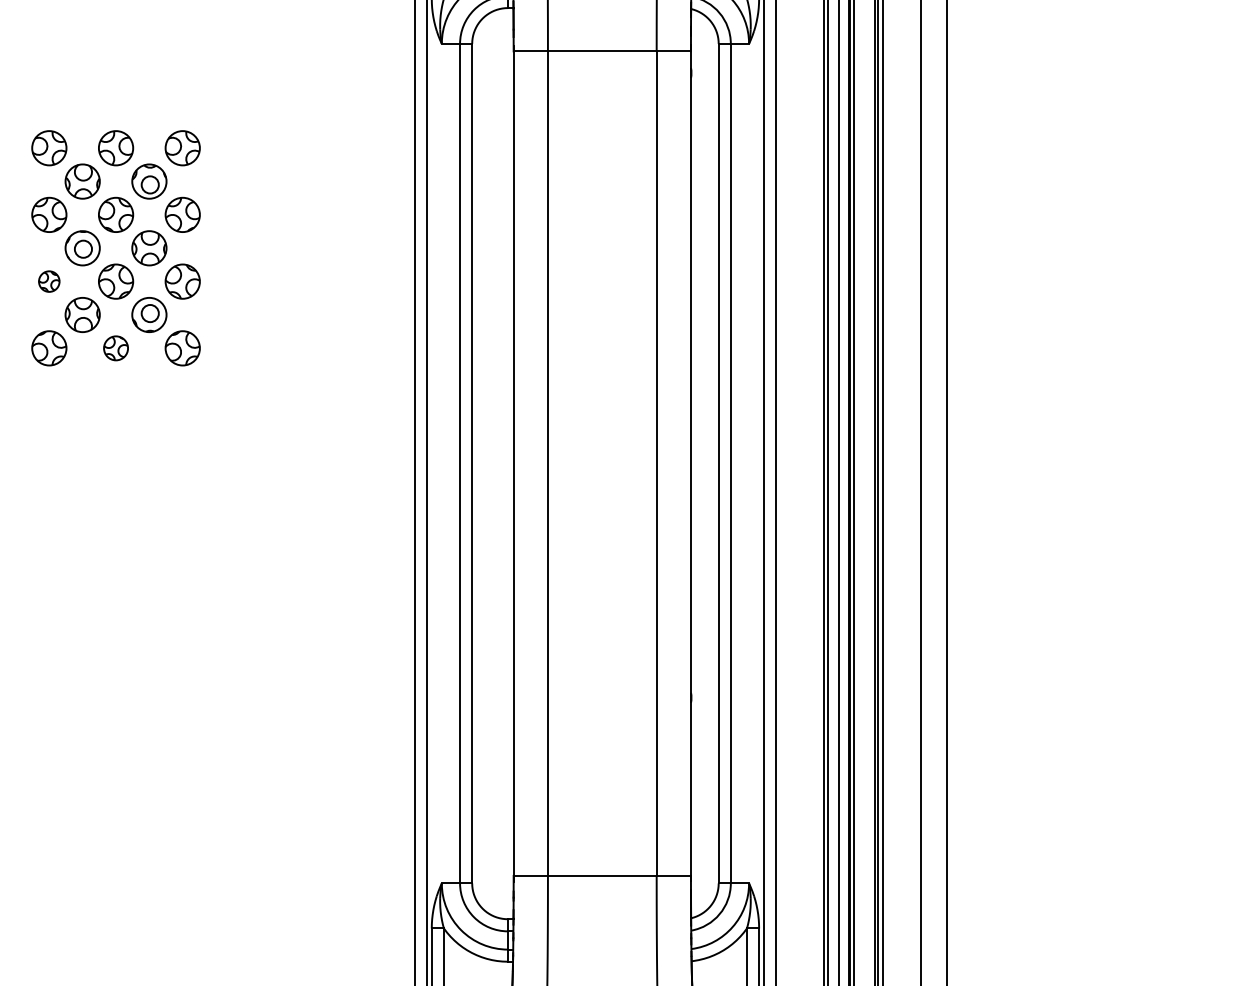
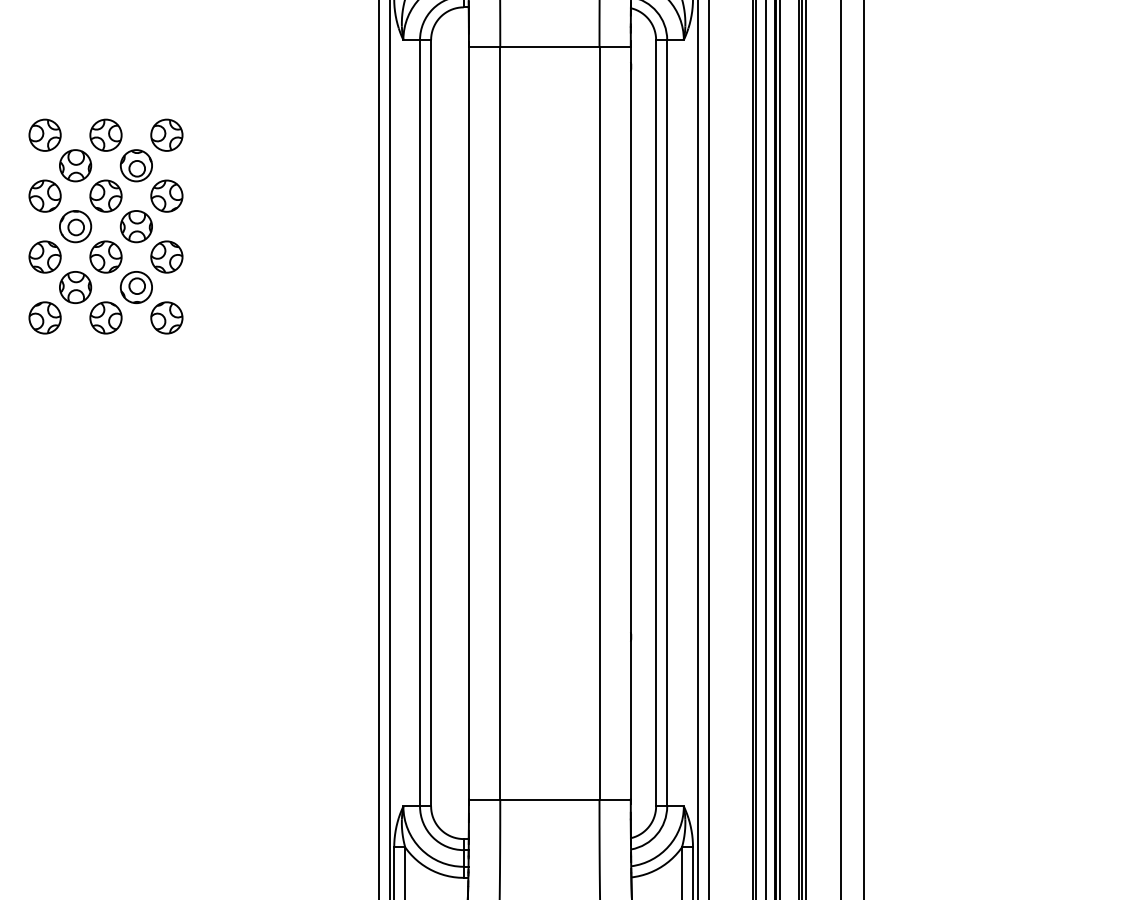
part: (48, 281) -> (44, 256), size x1.67
part: (115, 347) -> (105, 317), size x1.43

